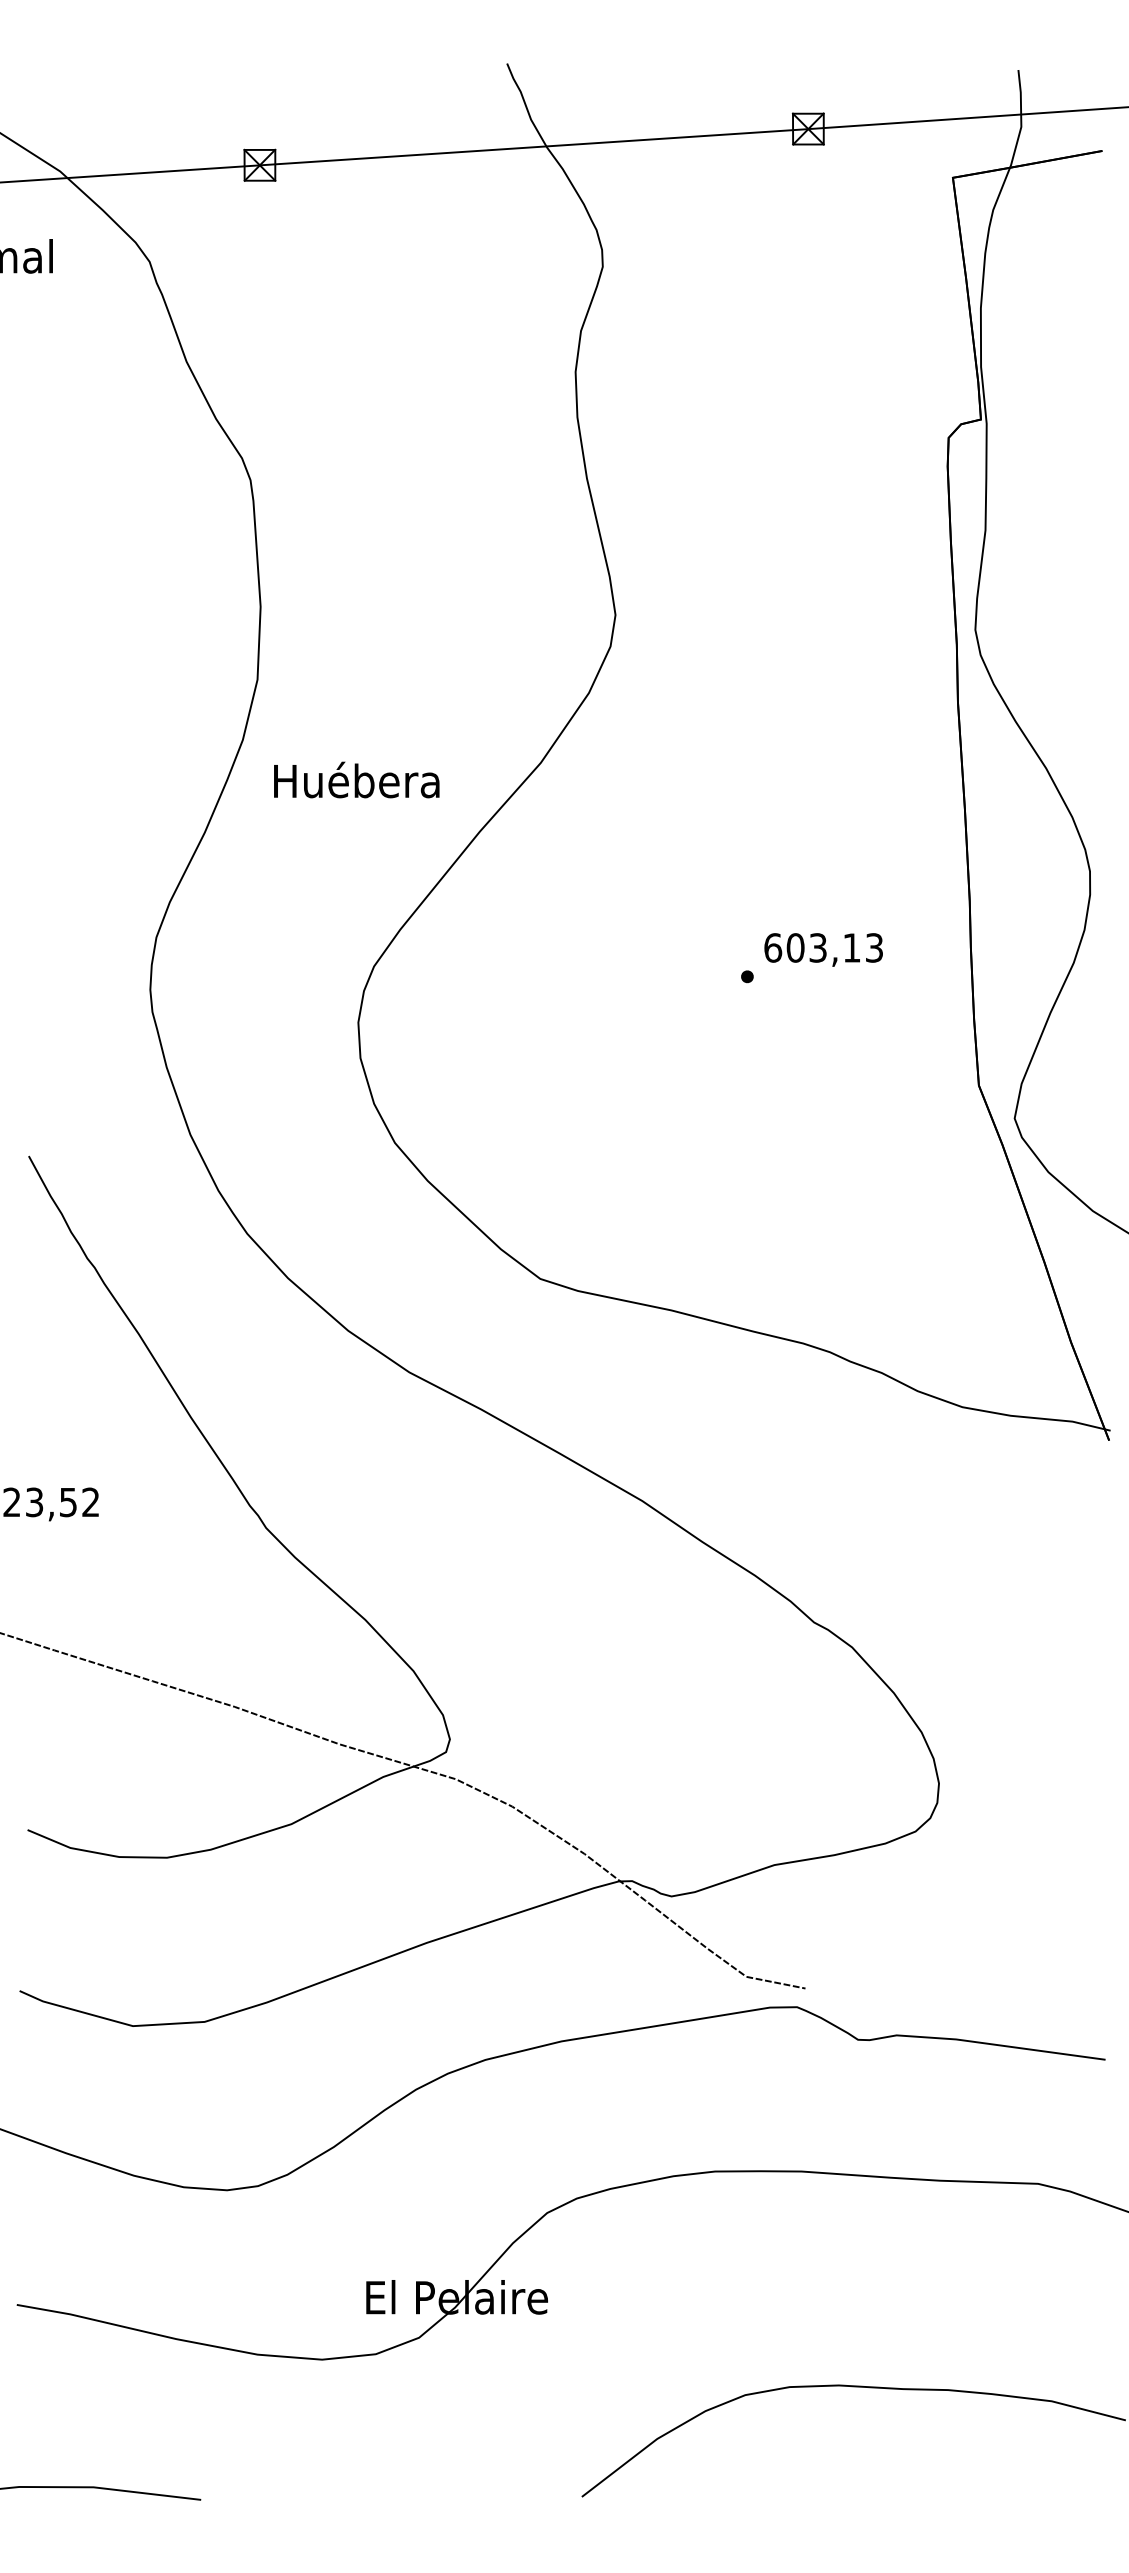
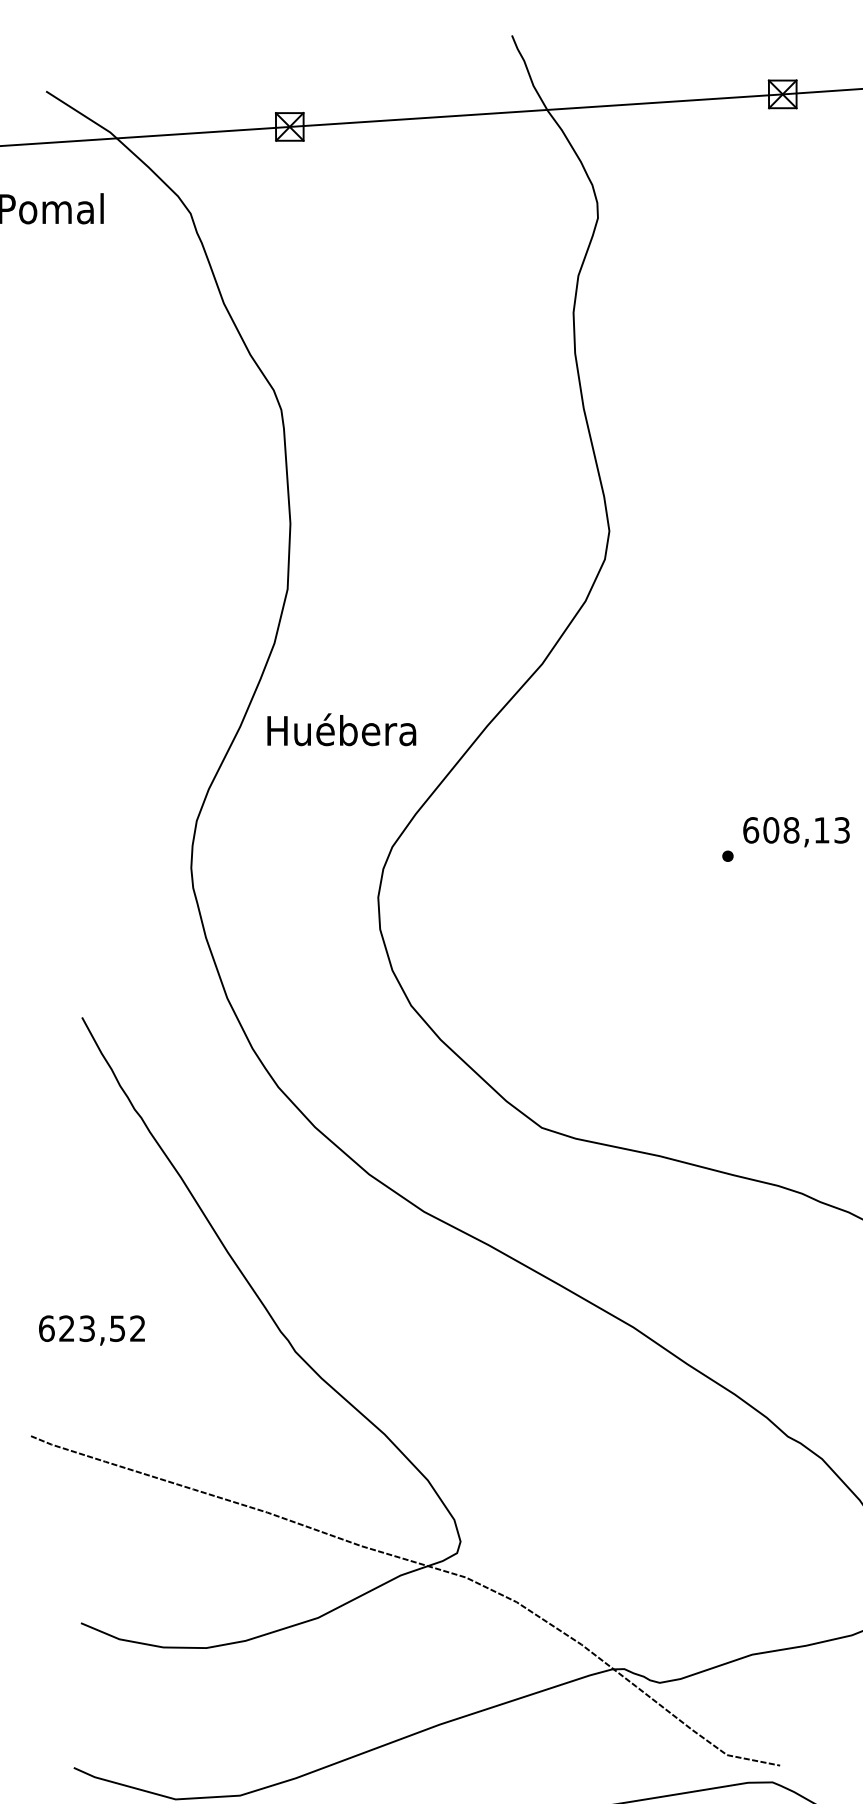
text: (356, 779) -> (341, 729), moved
text: (818, 947) -> (791, 829), 603,13 -> 608,13

